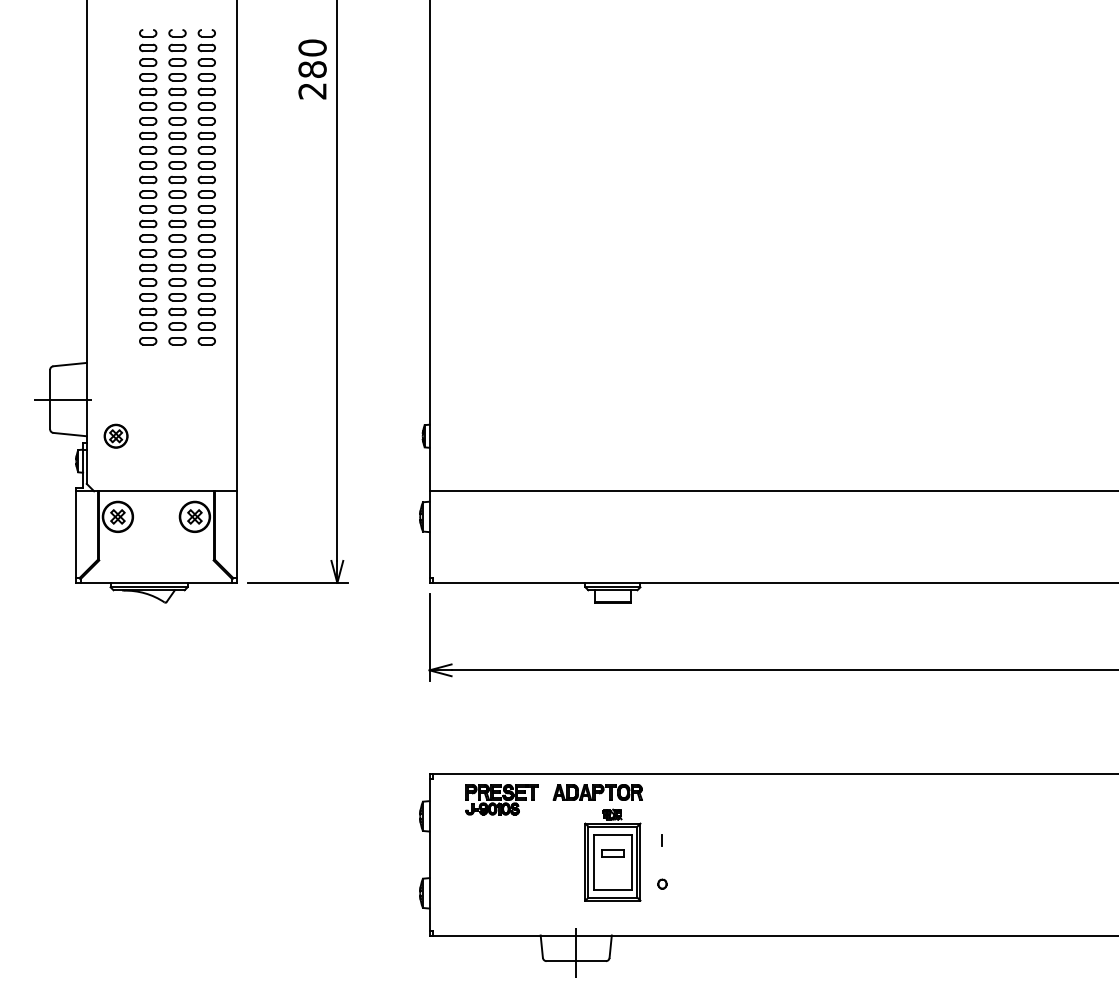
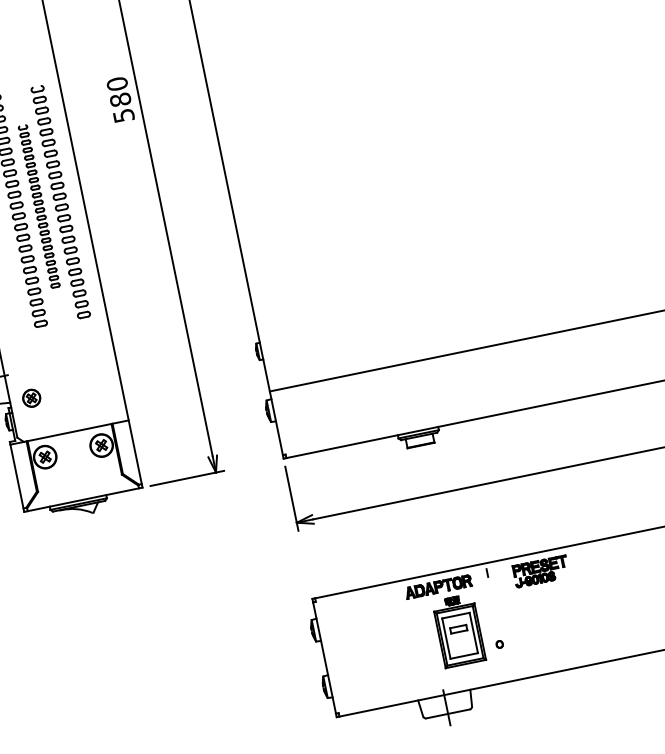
text: (312, 91) -> (123, 115), 280 -> 580
part: (177, 187) -> (39, 206), size x0.7
part: (501, 799) -> (540, 571), moved
line: (661, 840) -> (486, 573), moved

